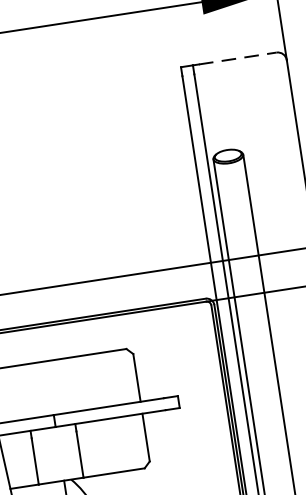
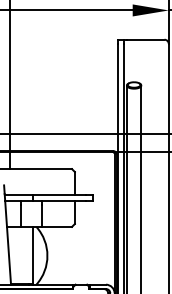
line: (237, 58) -> (145, 39), dashed -> solid

